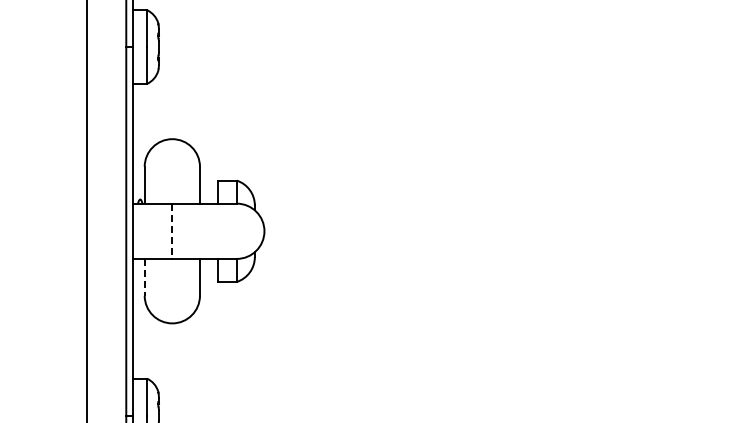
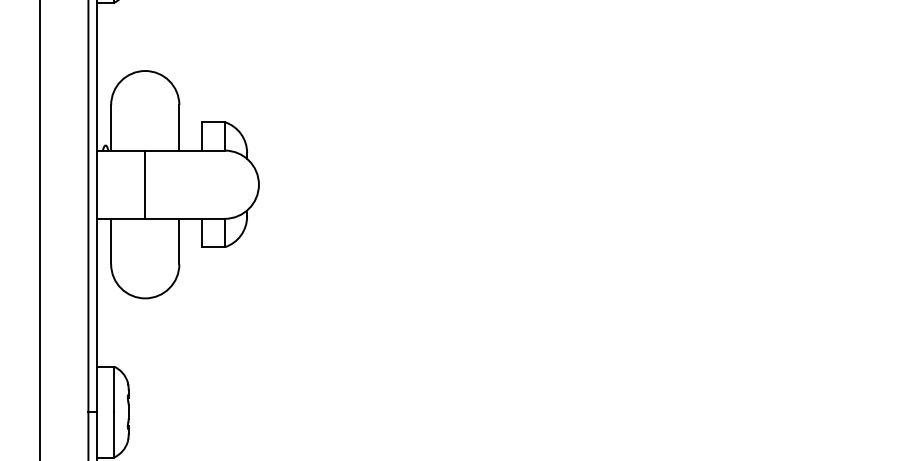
line: (172, 231) -> (145, 184), dashed -> solid
line: (144, 277) -> (110, 241), dashed -> solid

